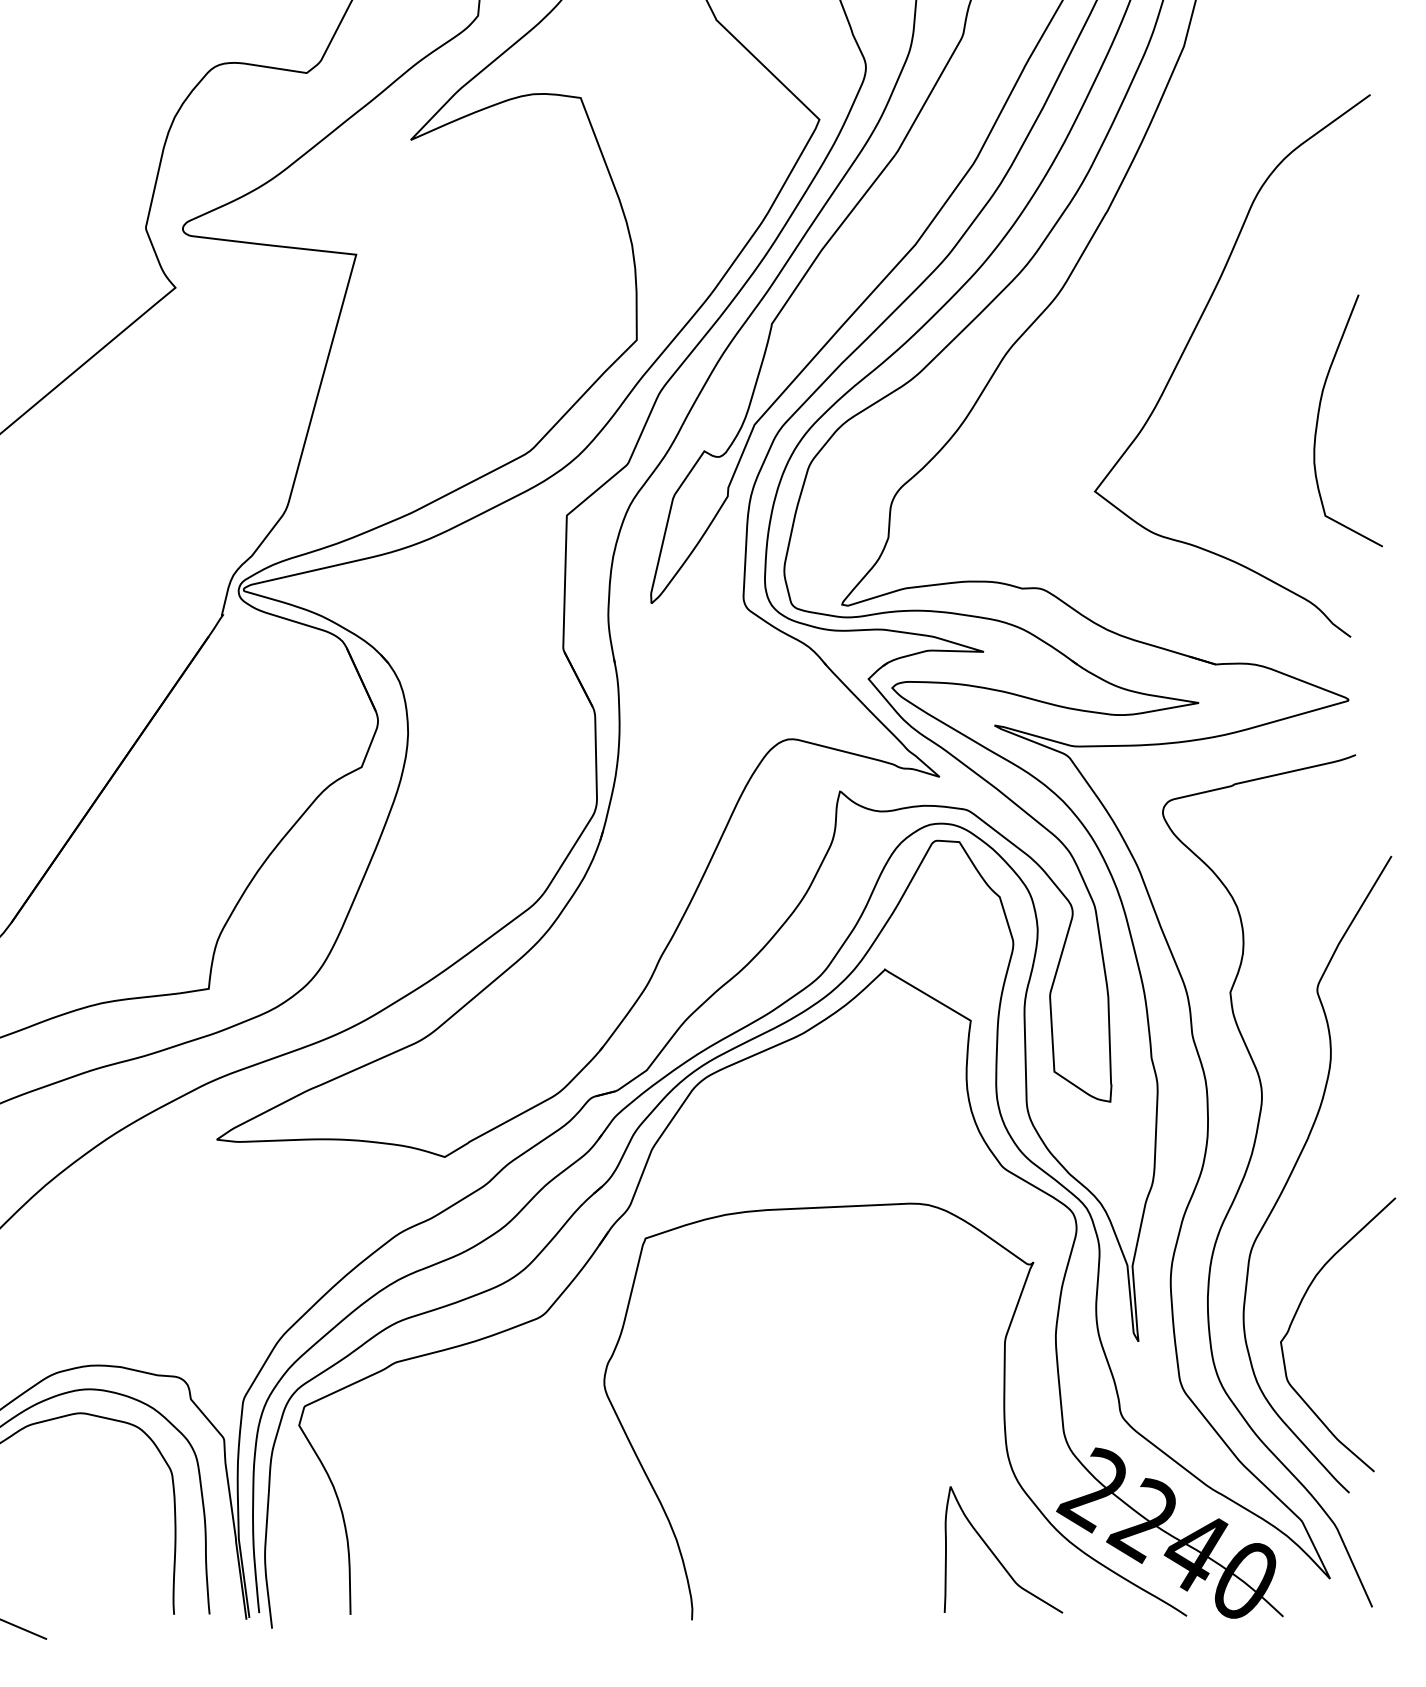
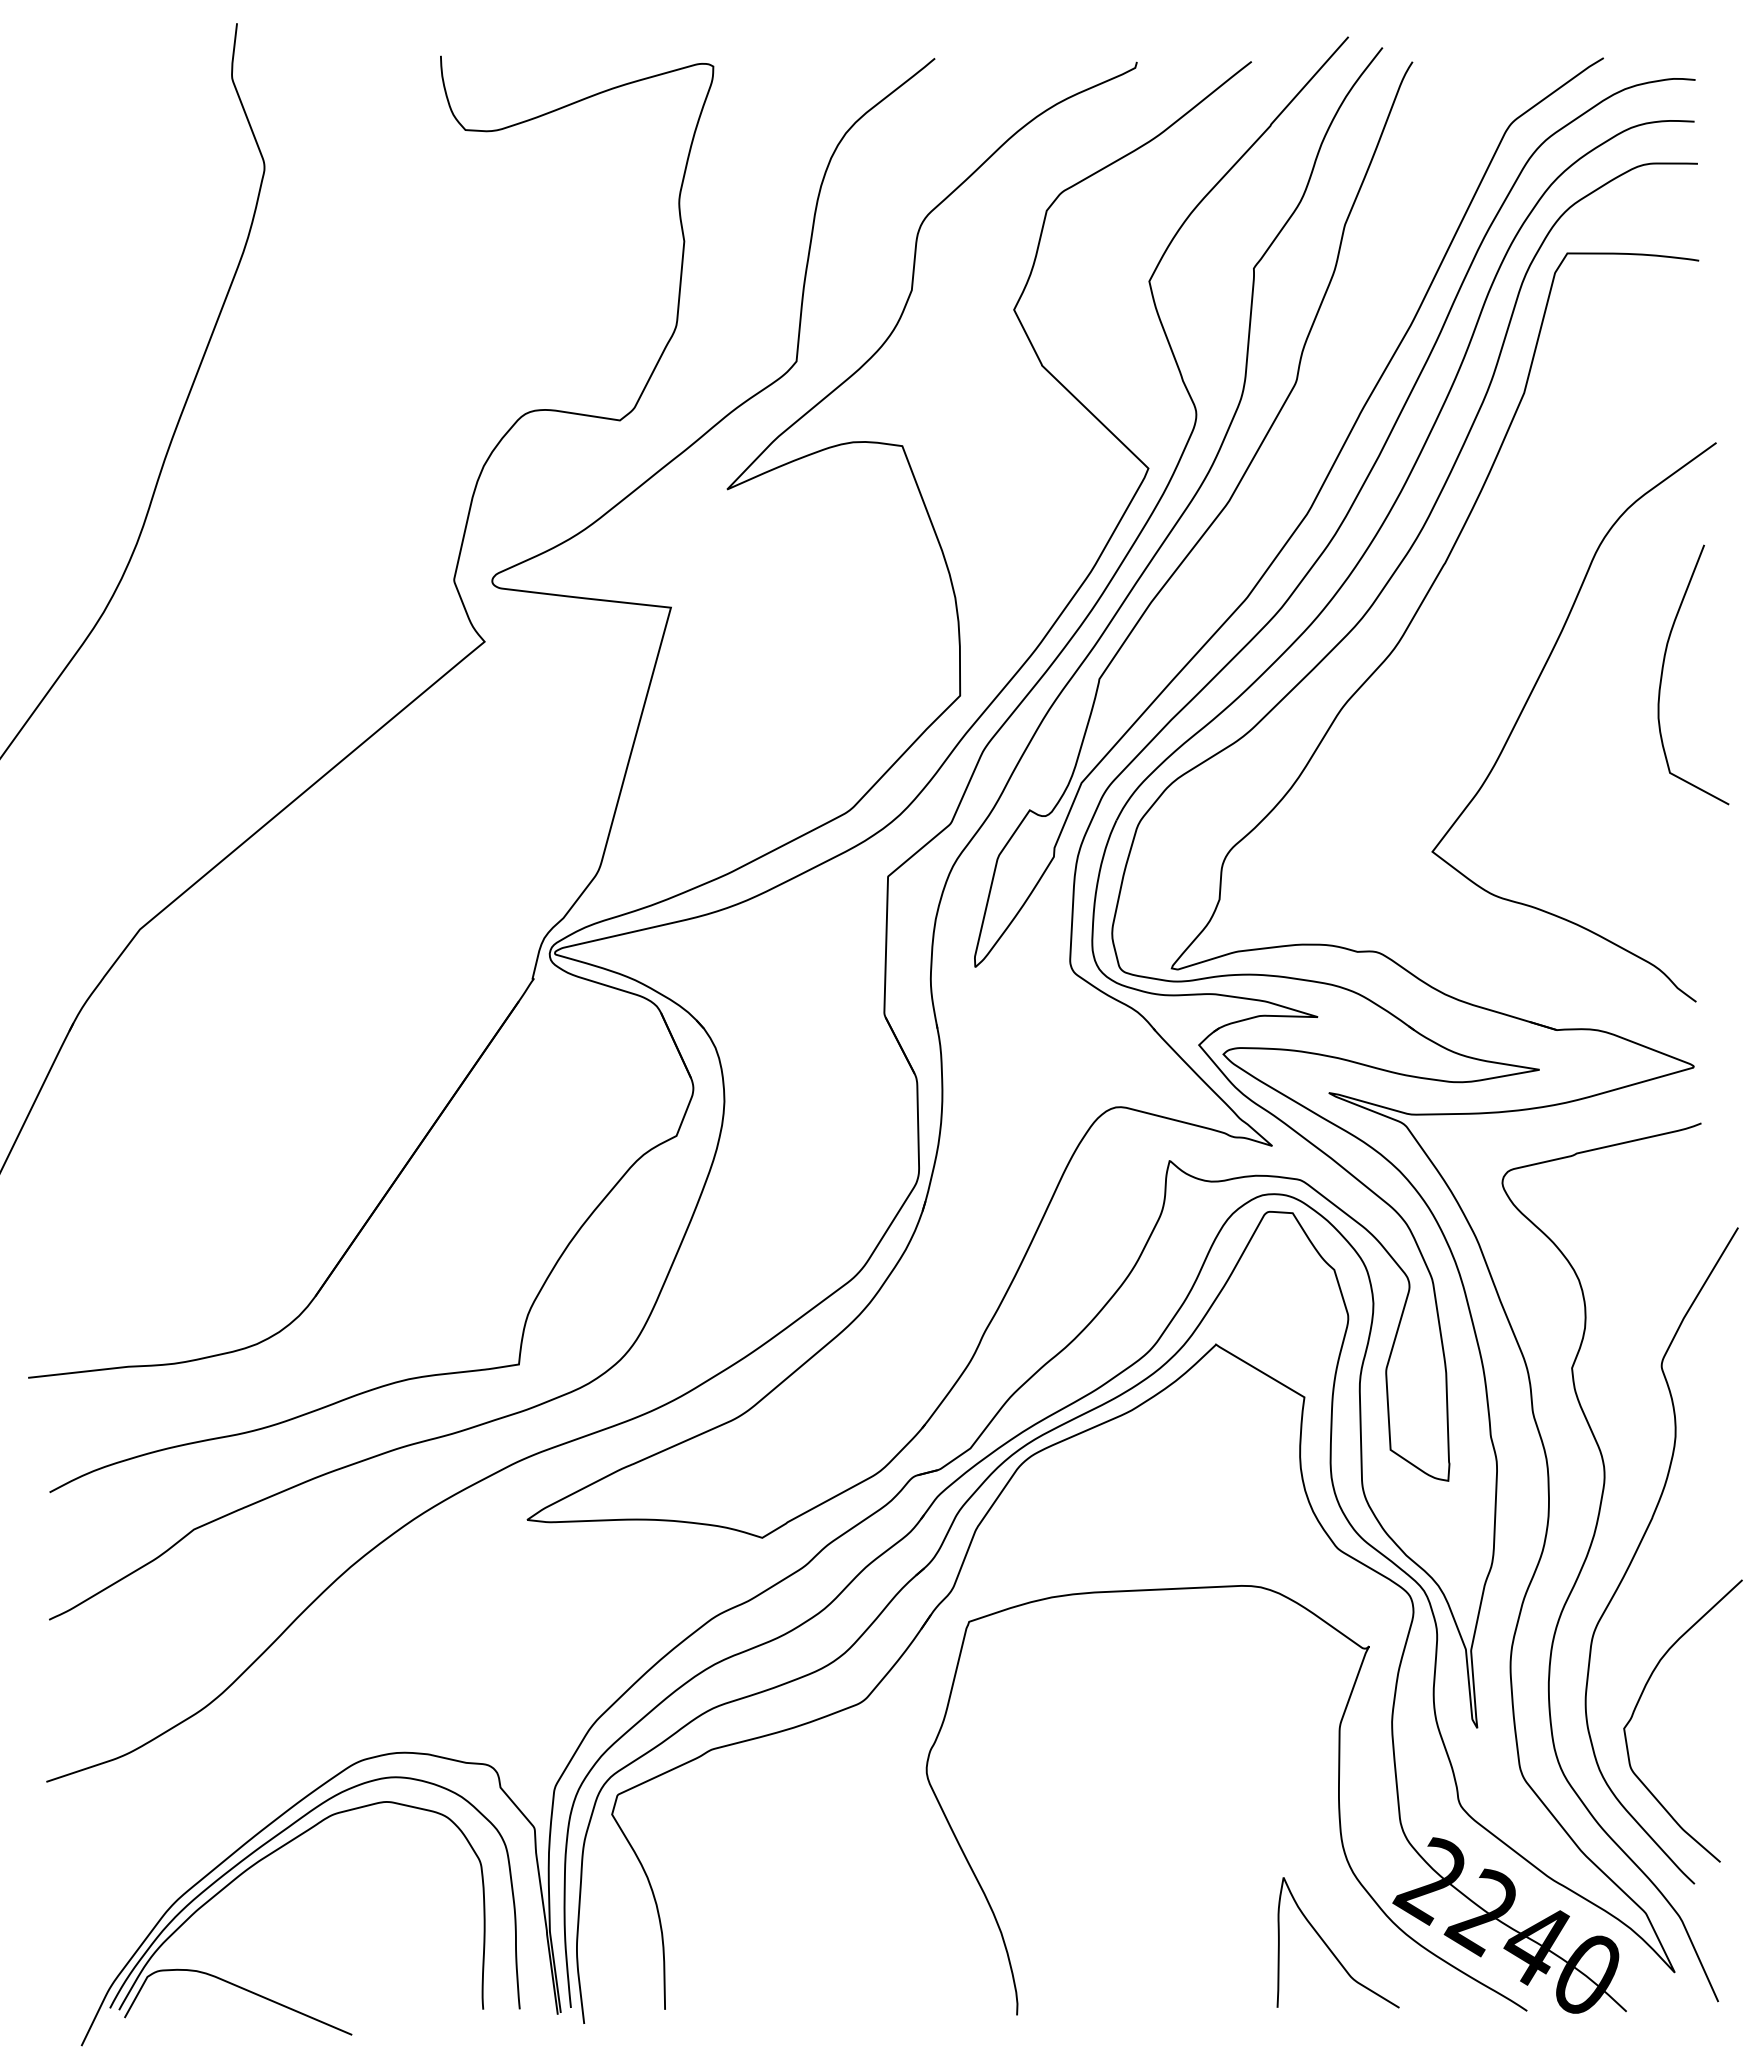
curve: (1319, 417) -> (1663, 671), moved

